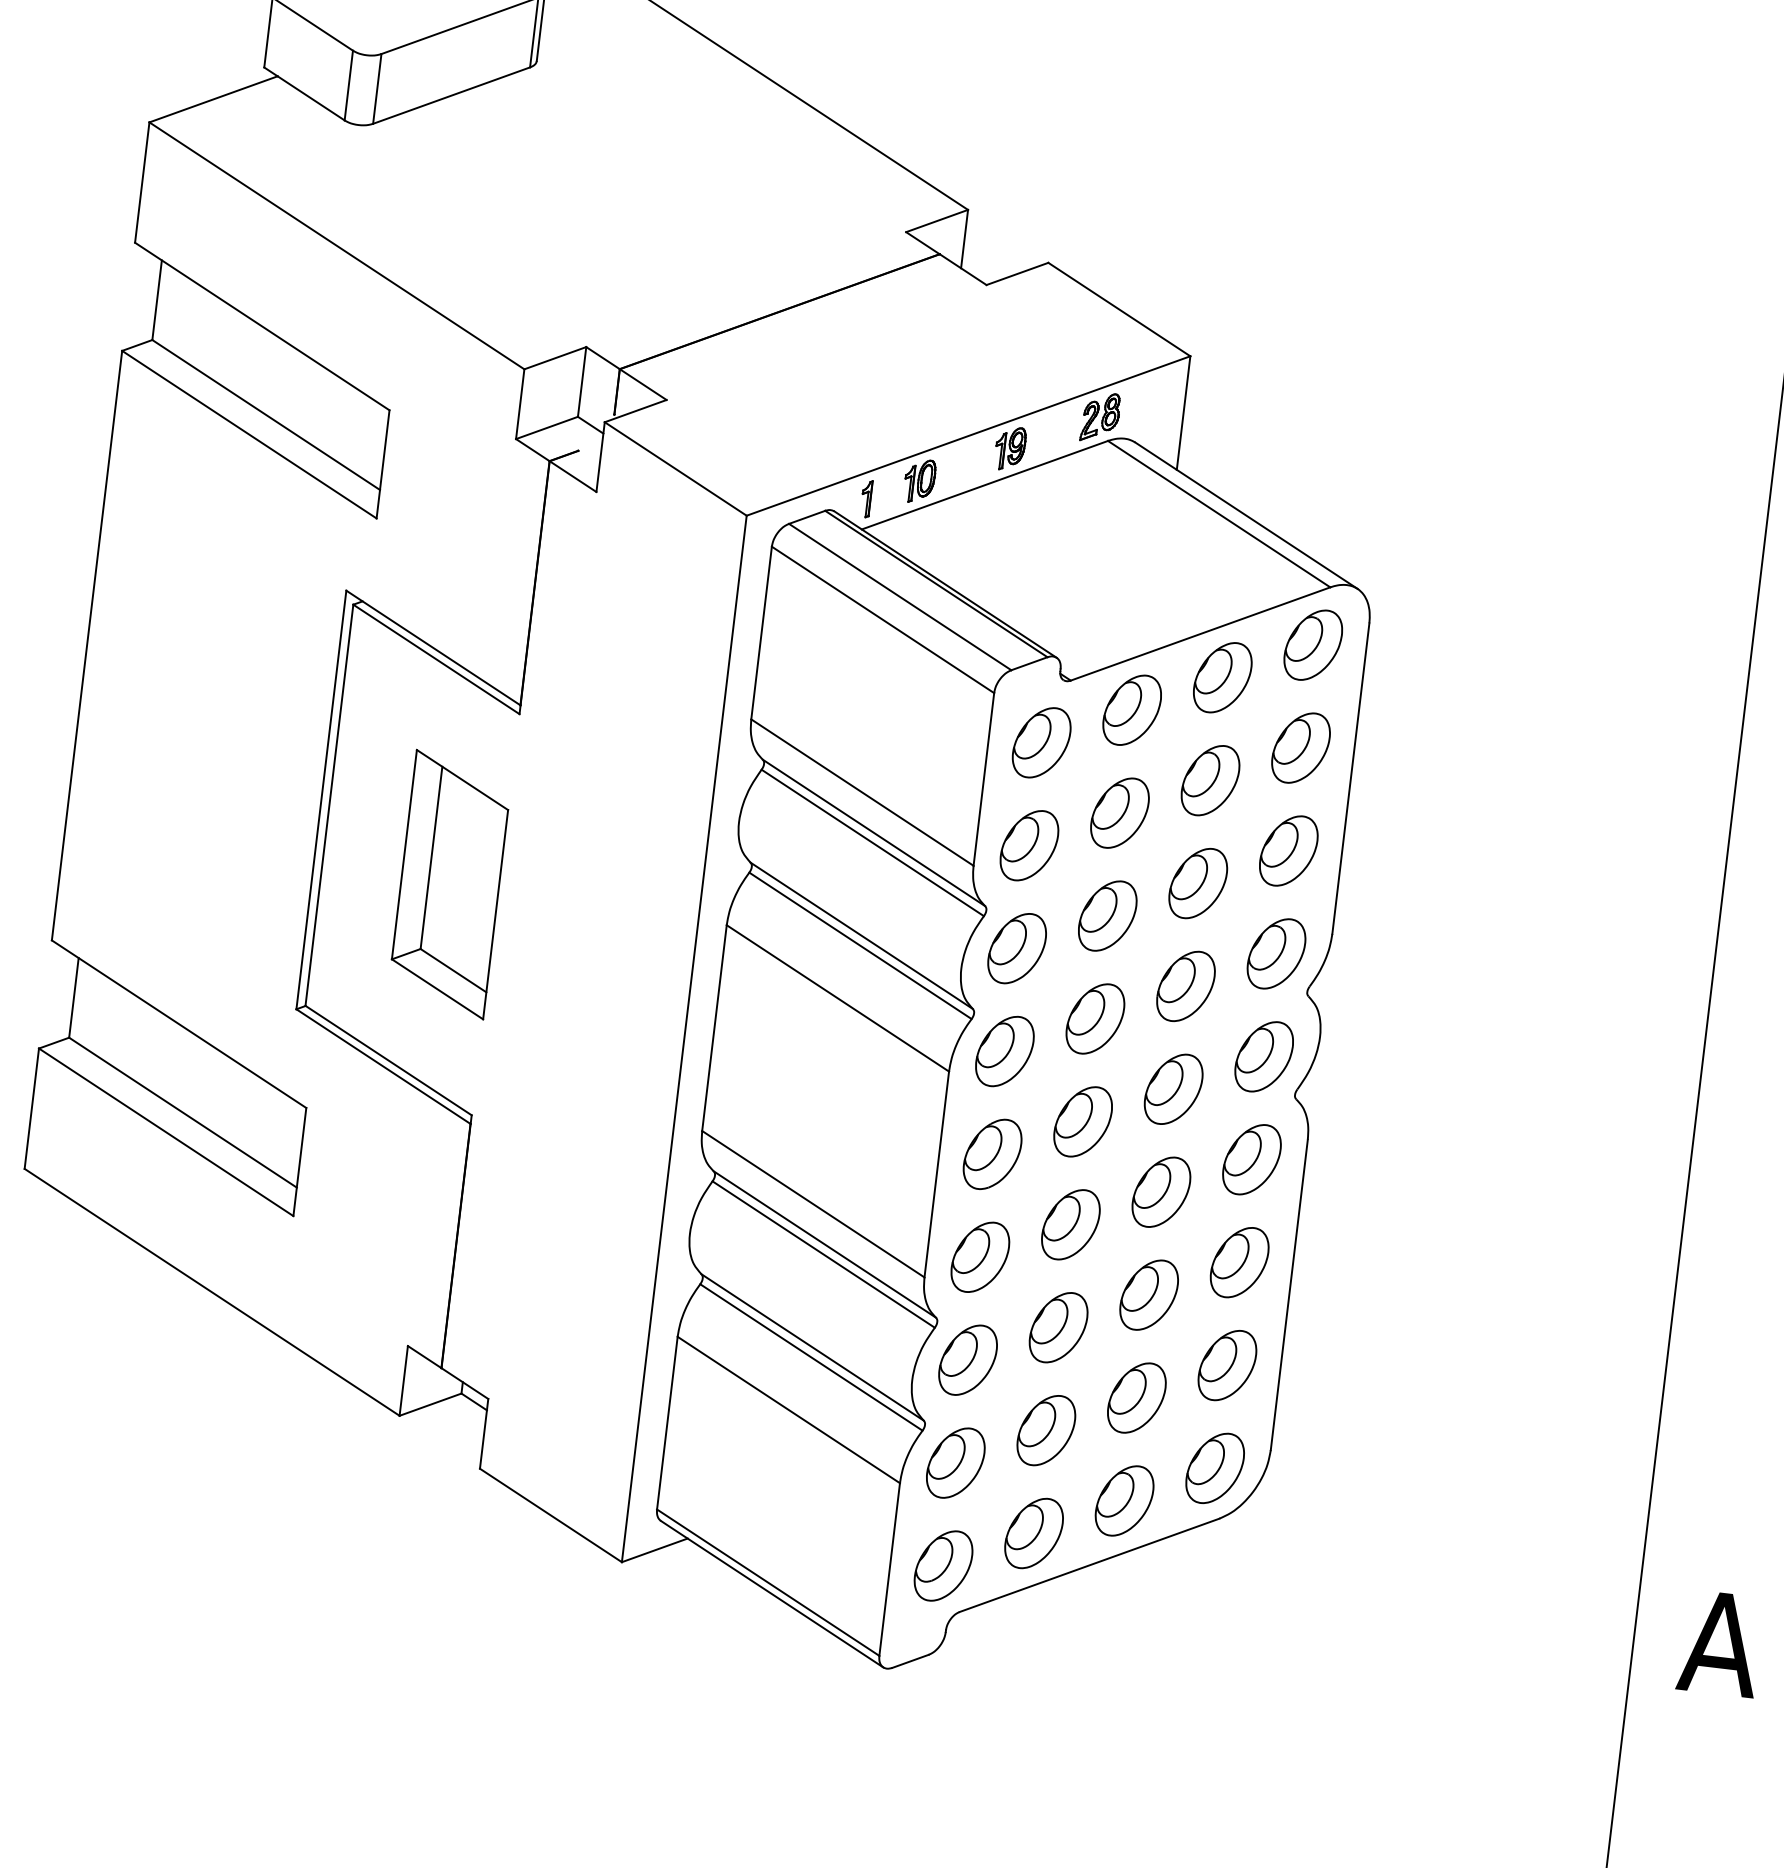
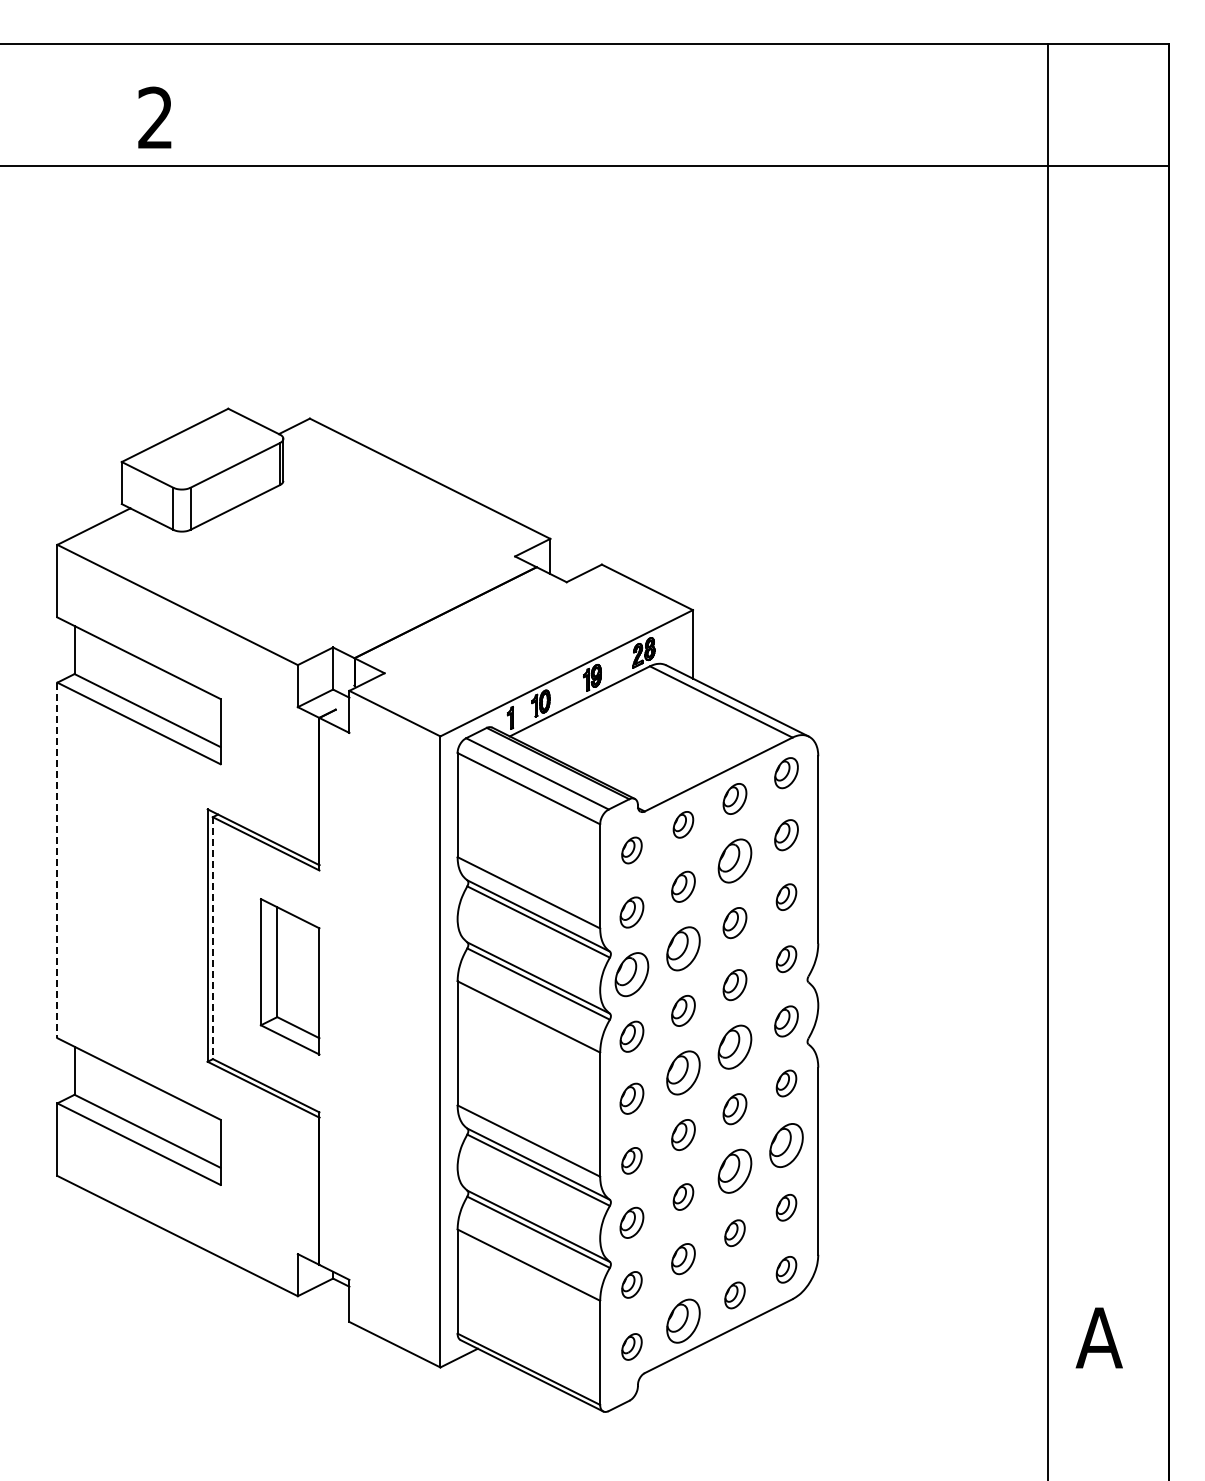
part: (1313, 644) -> (786, 772), size x0.7
line: (87, 645) -> (57, 860), solid -> dashed
part: (1222, 676) -> (734, 798), size x0.7
part: (1132, 709) -> (683, 824), size x0.6
part: (1040, 742) -> (631, 850), size x0.6
part: (1301, 746) -> (786, 834), size x0.7
line: (328, 805) -> (212, 938), solid -> dashed
part: (1120, 812) -> (683, 886), size x0.7
part: (1028, 845) -> (631, 912), size x0.7
part: (1288, 849) -> (786, 896), size x0.6
part: (1197, 882) -> (734, 922), size x0.7
part: (1276, 952) -> (786, 958), size x0.6
part: (1185, 985) -> (734, 984), size x0.7
part: (1095, 1018) -> (683, 1010), size x0.7
part: (1004, 1051) -> (631, 1036), size x0.7
part: (1264, 1056) -> (786, 1021), size x0.7
part: (991, 1153) -> (631, 1098), size x0.7
part: (1251, 1159) -> (786, 1083), size x0.6
part: (1160, 1190) -> (734, 1108), size x0.7
part: (1071, 1223) -> (683, 1134), size x0.7
part: (979, 1256) -> (631, 1160), size x0.6
part: (1058, 1326) -> (683, 1196), size x0.6
part: (967, 1359) -> (631, 1222), size x0.7
part: (1227, 1365) -> (786, 1207), size x0.6
part: (1136, 1396) -> (734, 1232), size x0.6
part: (1046, 1429) -> (683, 1258), size x0.7
part: (955, 1462) -> (631, 1284), size x0.6
part: (1215, 1468) -> (786, 1269), size x0.6
part: (1123, 1501) -> (734, 1295), size x0.6
part: (942, 1565) -> (631, 1346), size x0.6

